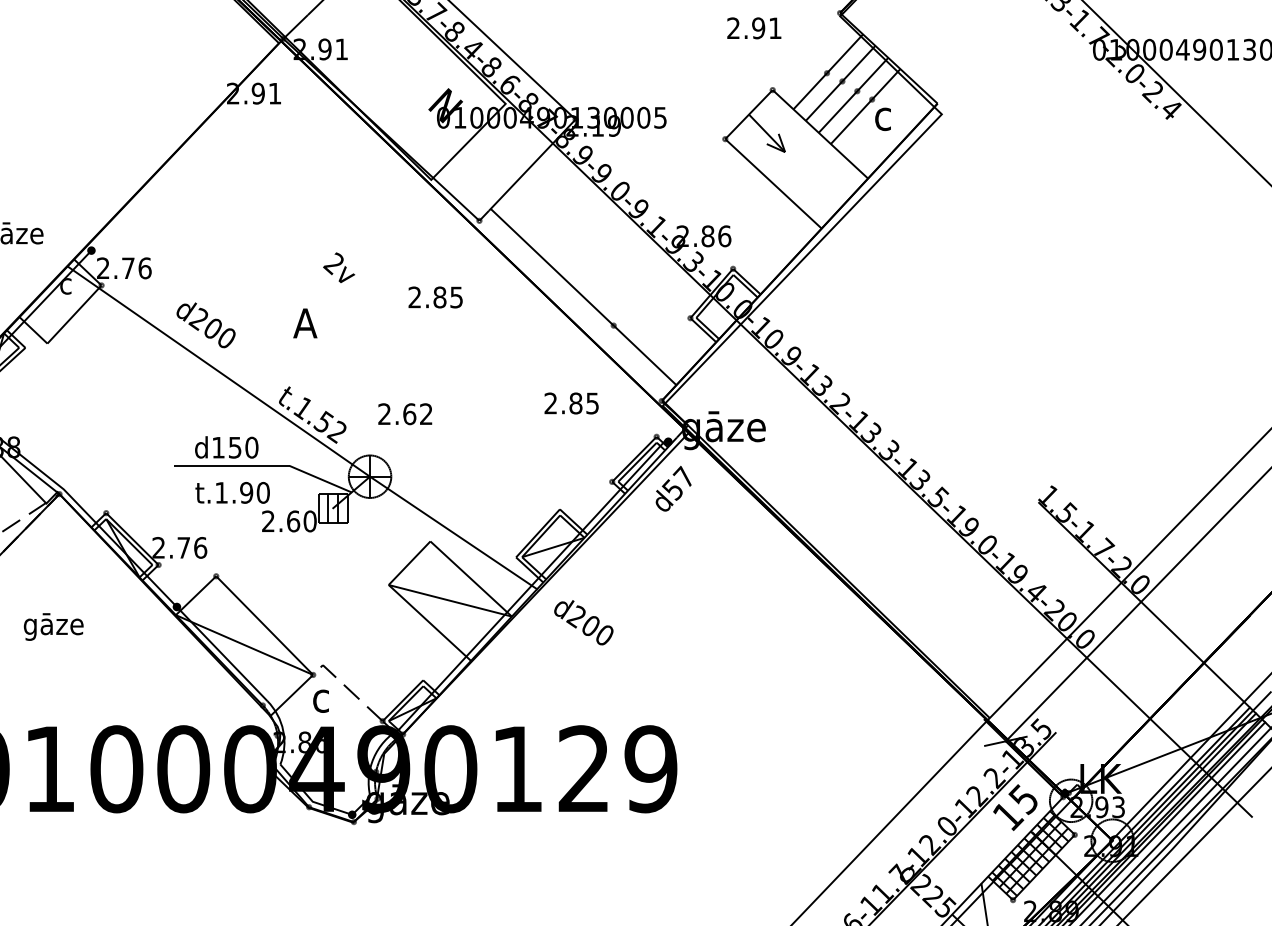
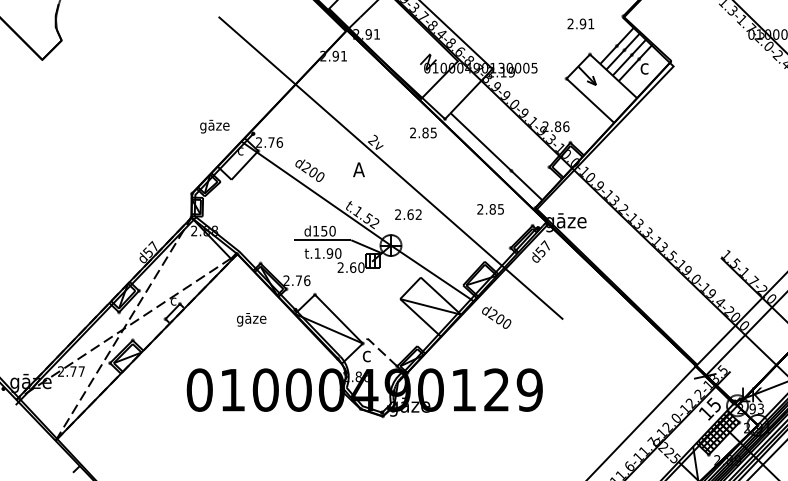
text: (435, 296) -> (423, 132), moved
line: (369, 318) -> (390, 167), added
text: (53, 626) -> (251, 319), moved

